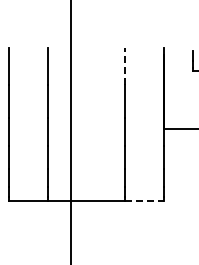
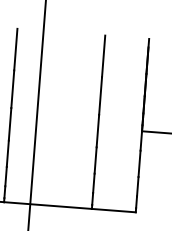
line: (125, 65) -> (104, 55), dashed -> solid
line: (144, 200) -> (113, 210), dashed -> solid

